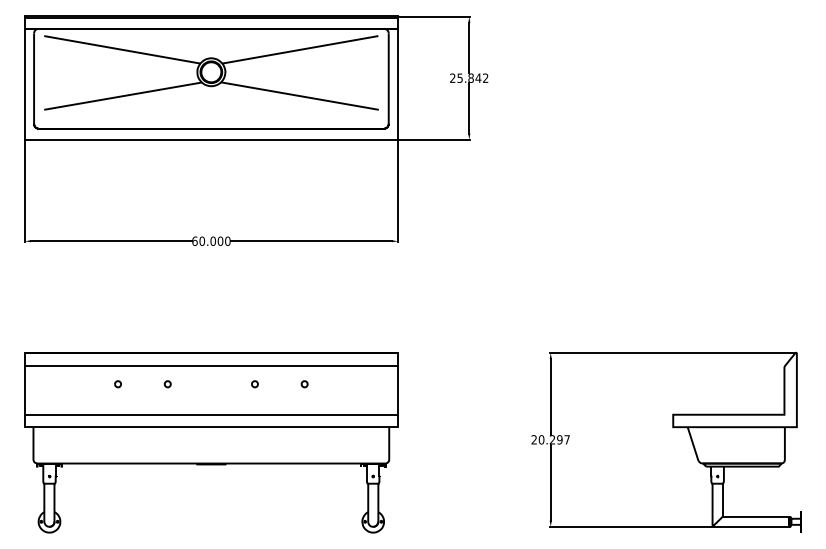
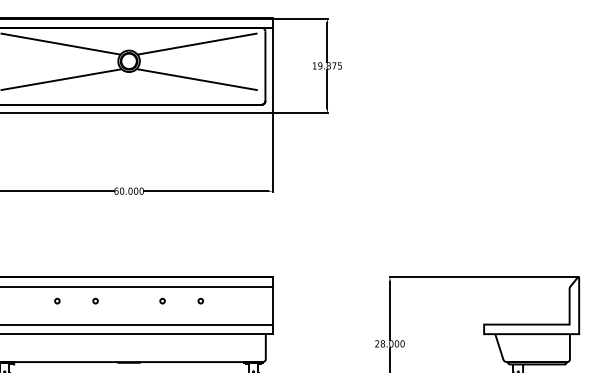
text: (469, 77) -> (327, 65), 25.842 -> 19.875
text: (554, 439) -> (392, 343), 20.297 -> 28.000

